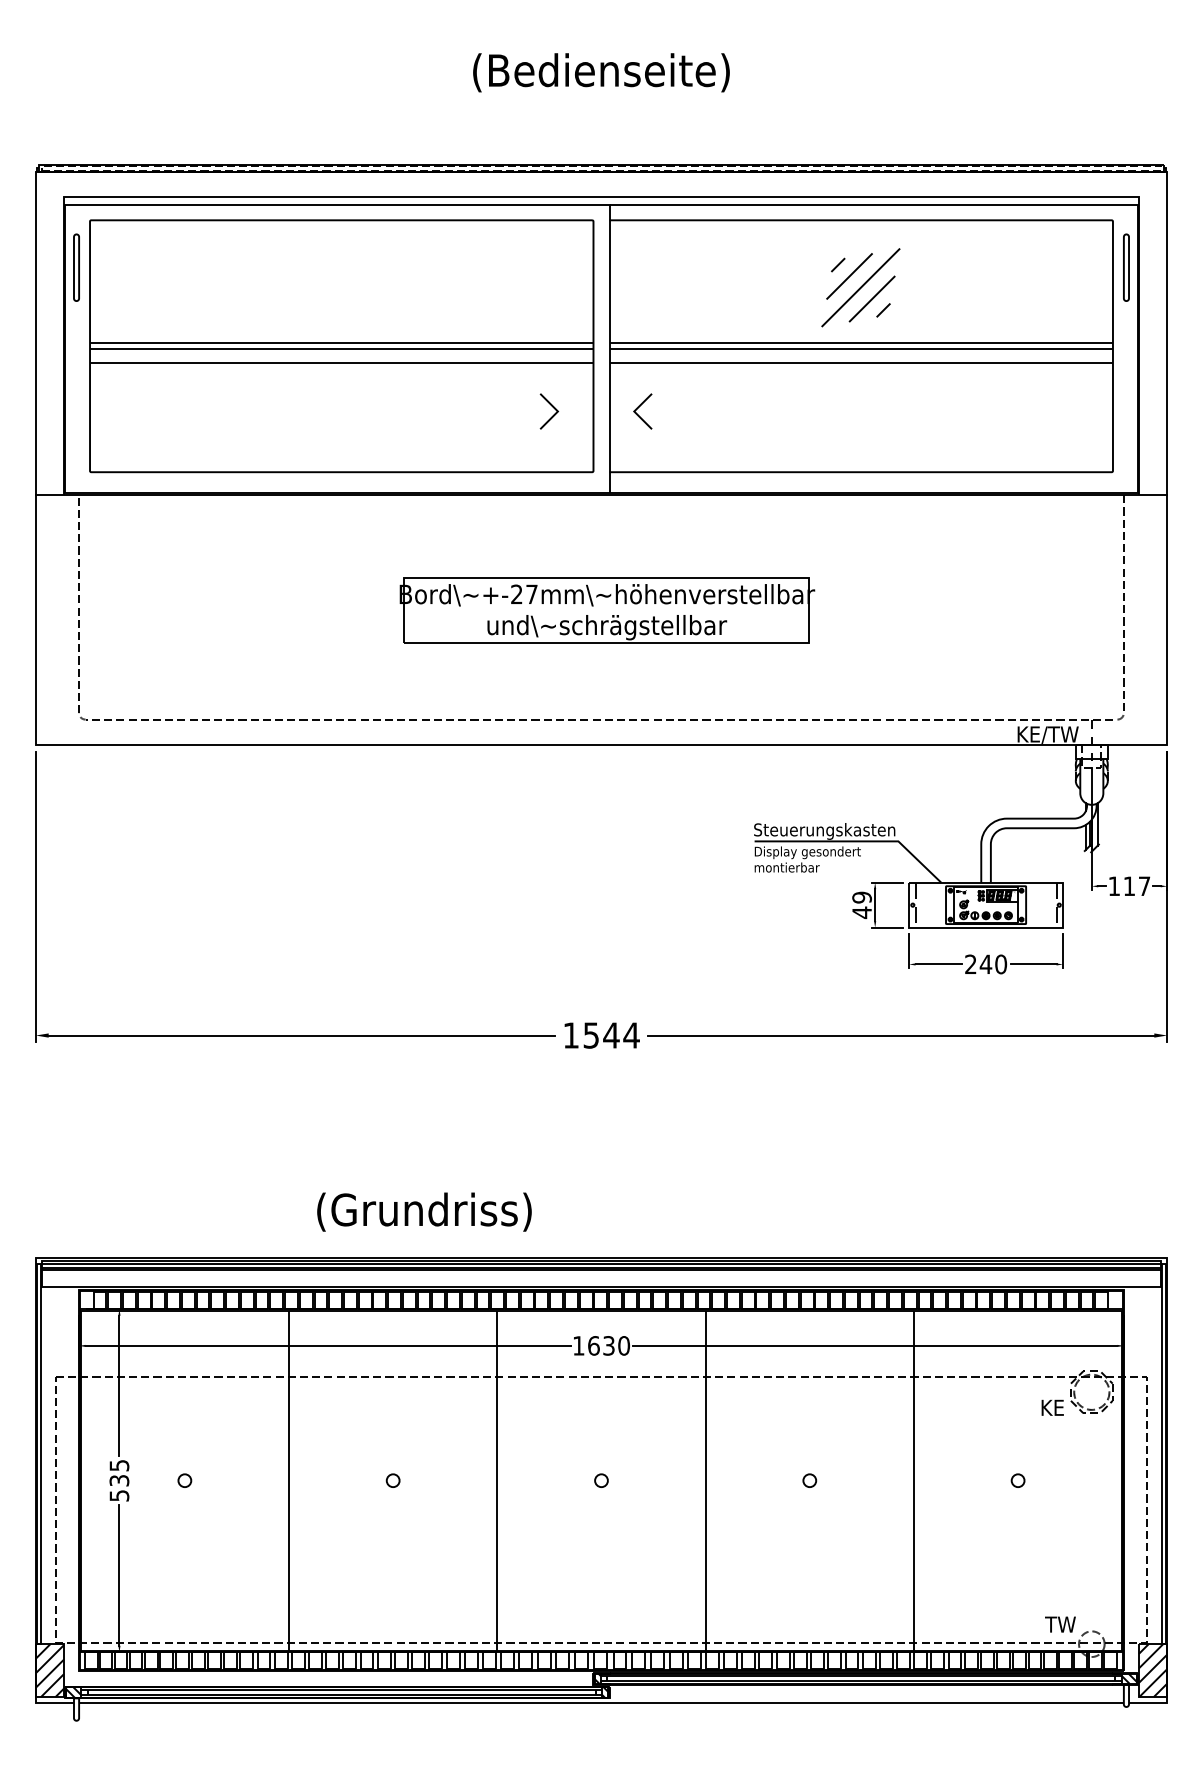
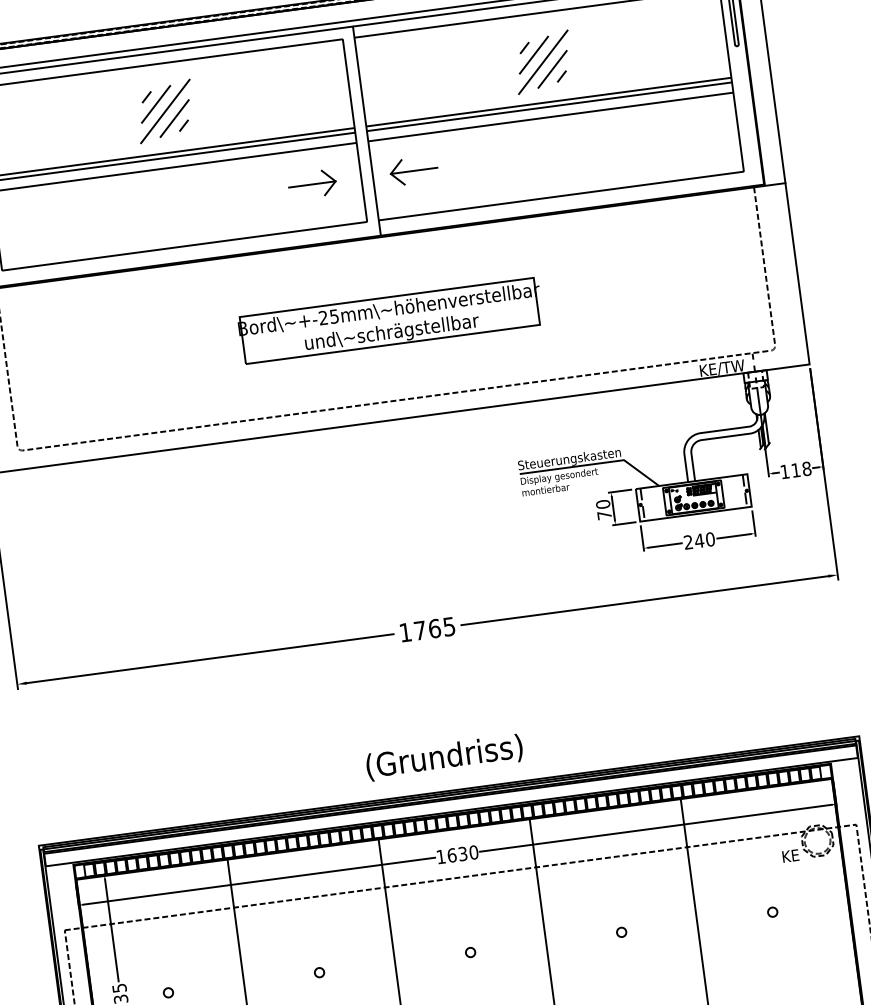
part: (339, 285) -> (164, 111), added
line: (525, 411) -> (312, 184), added
line: (666, 411) -> (414, 170), added
text: (531, 594) -> (334, 316), +-27mm -> +-25mm
text: (1144, 886) -> (806, 469), 117 -> 118
text: (861, 905) -> (603, 510), 49 -> 70
text: (611, 1035) -> (434, 628), 1544 -> 1765
text: (424, 1211) -> (444, 757), moved

